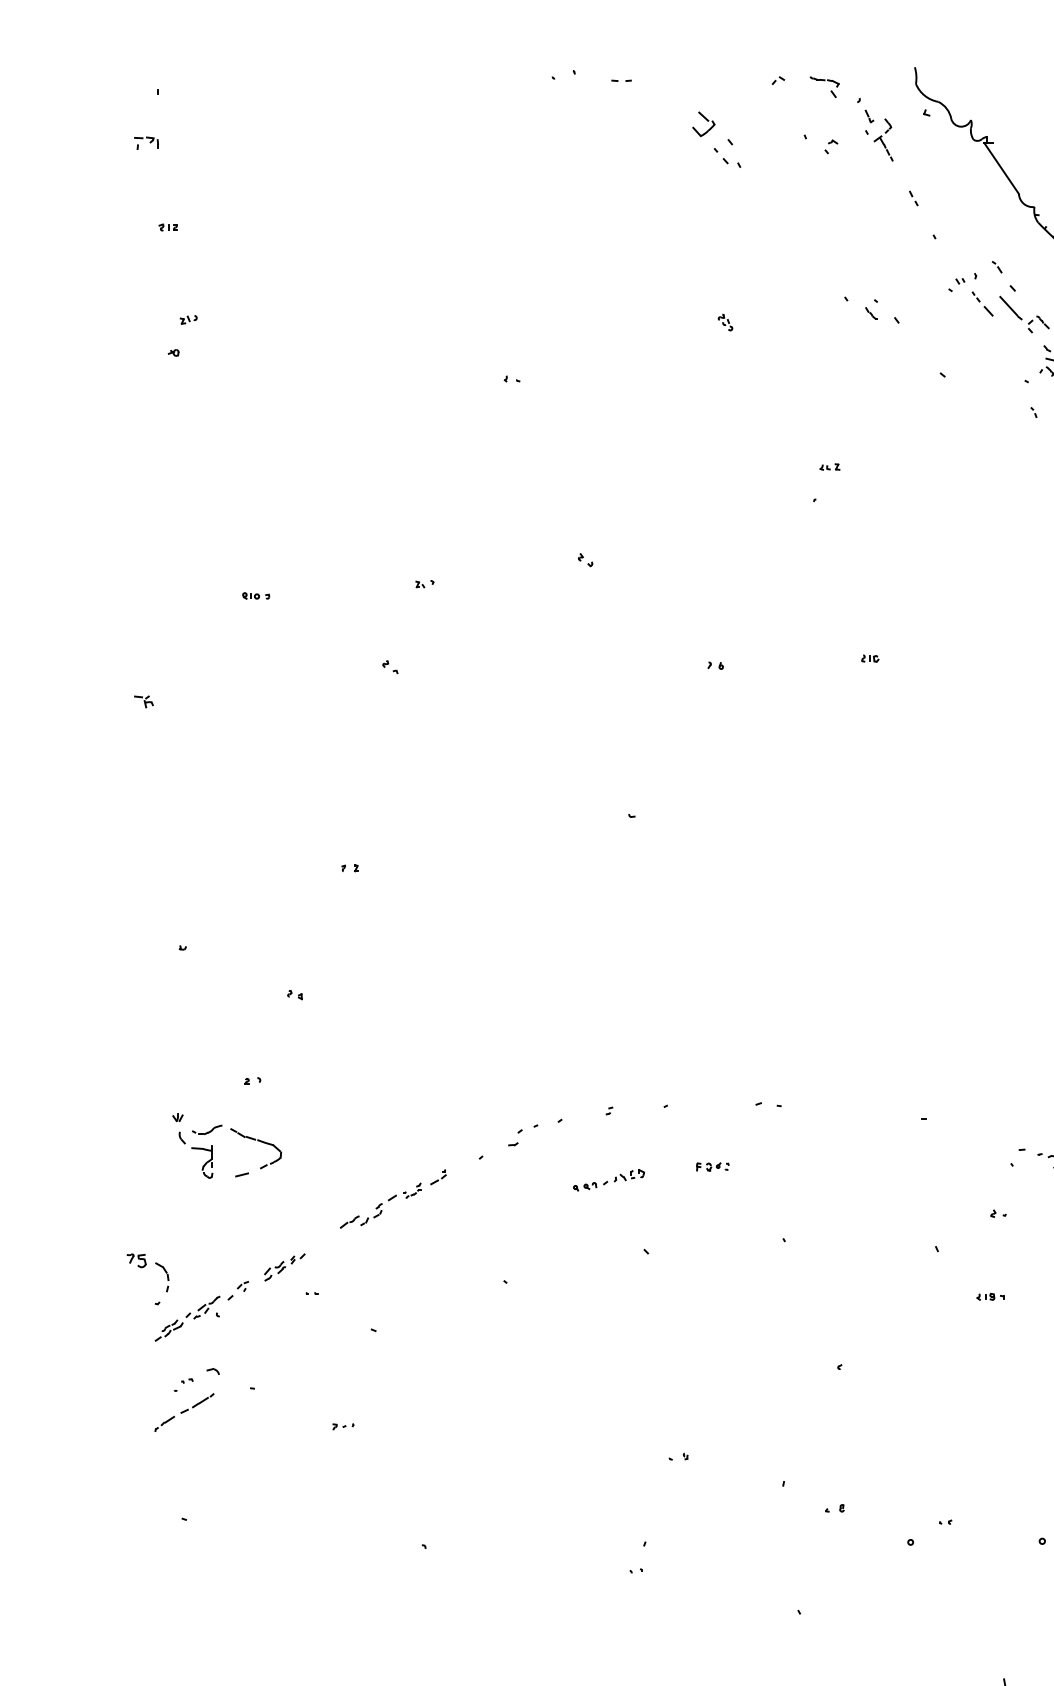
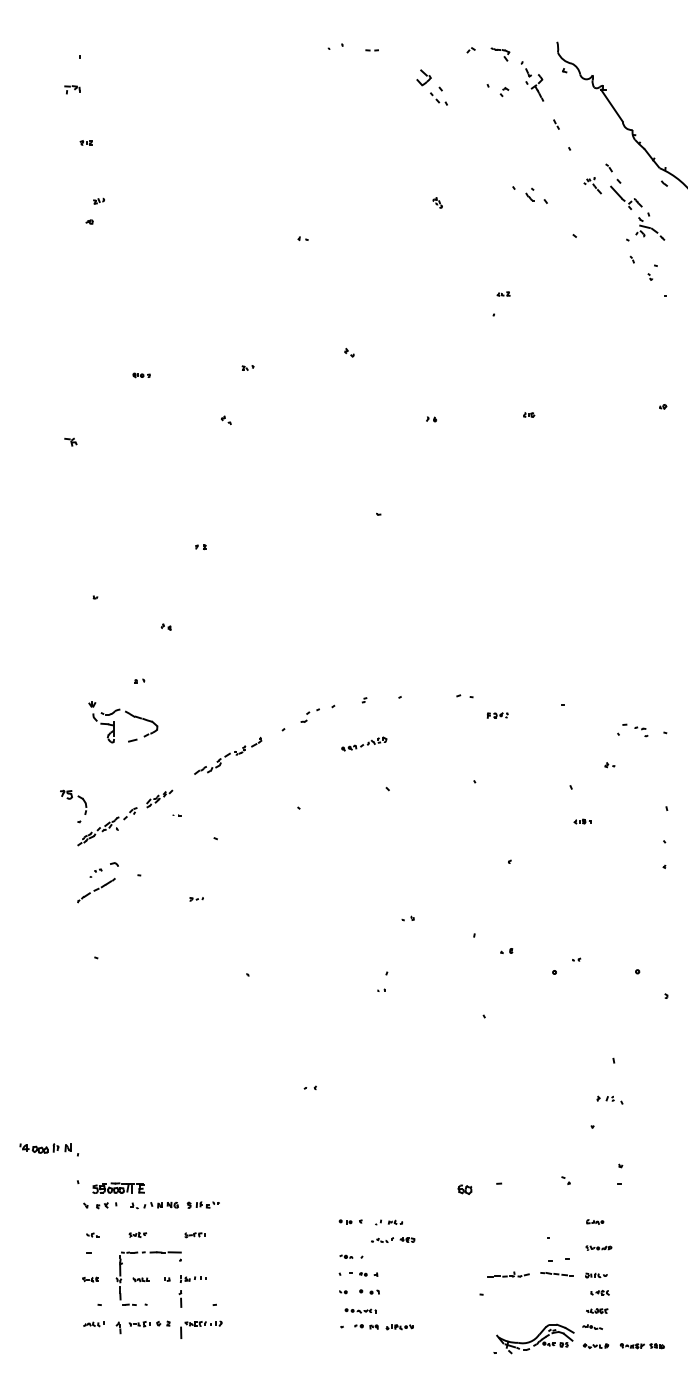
part: (970, 294) -> (592, 185), size x0.6
part: (712, 1166) -> (497, 715), moved
part: (989, 1296) -> (582, 821), moved

